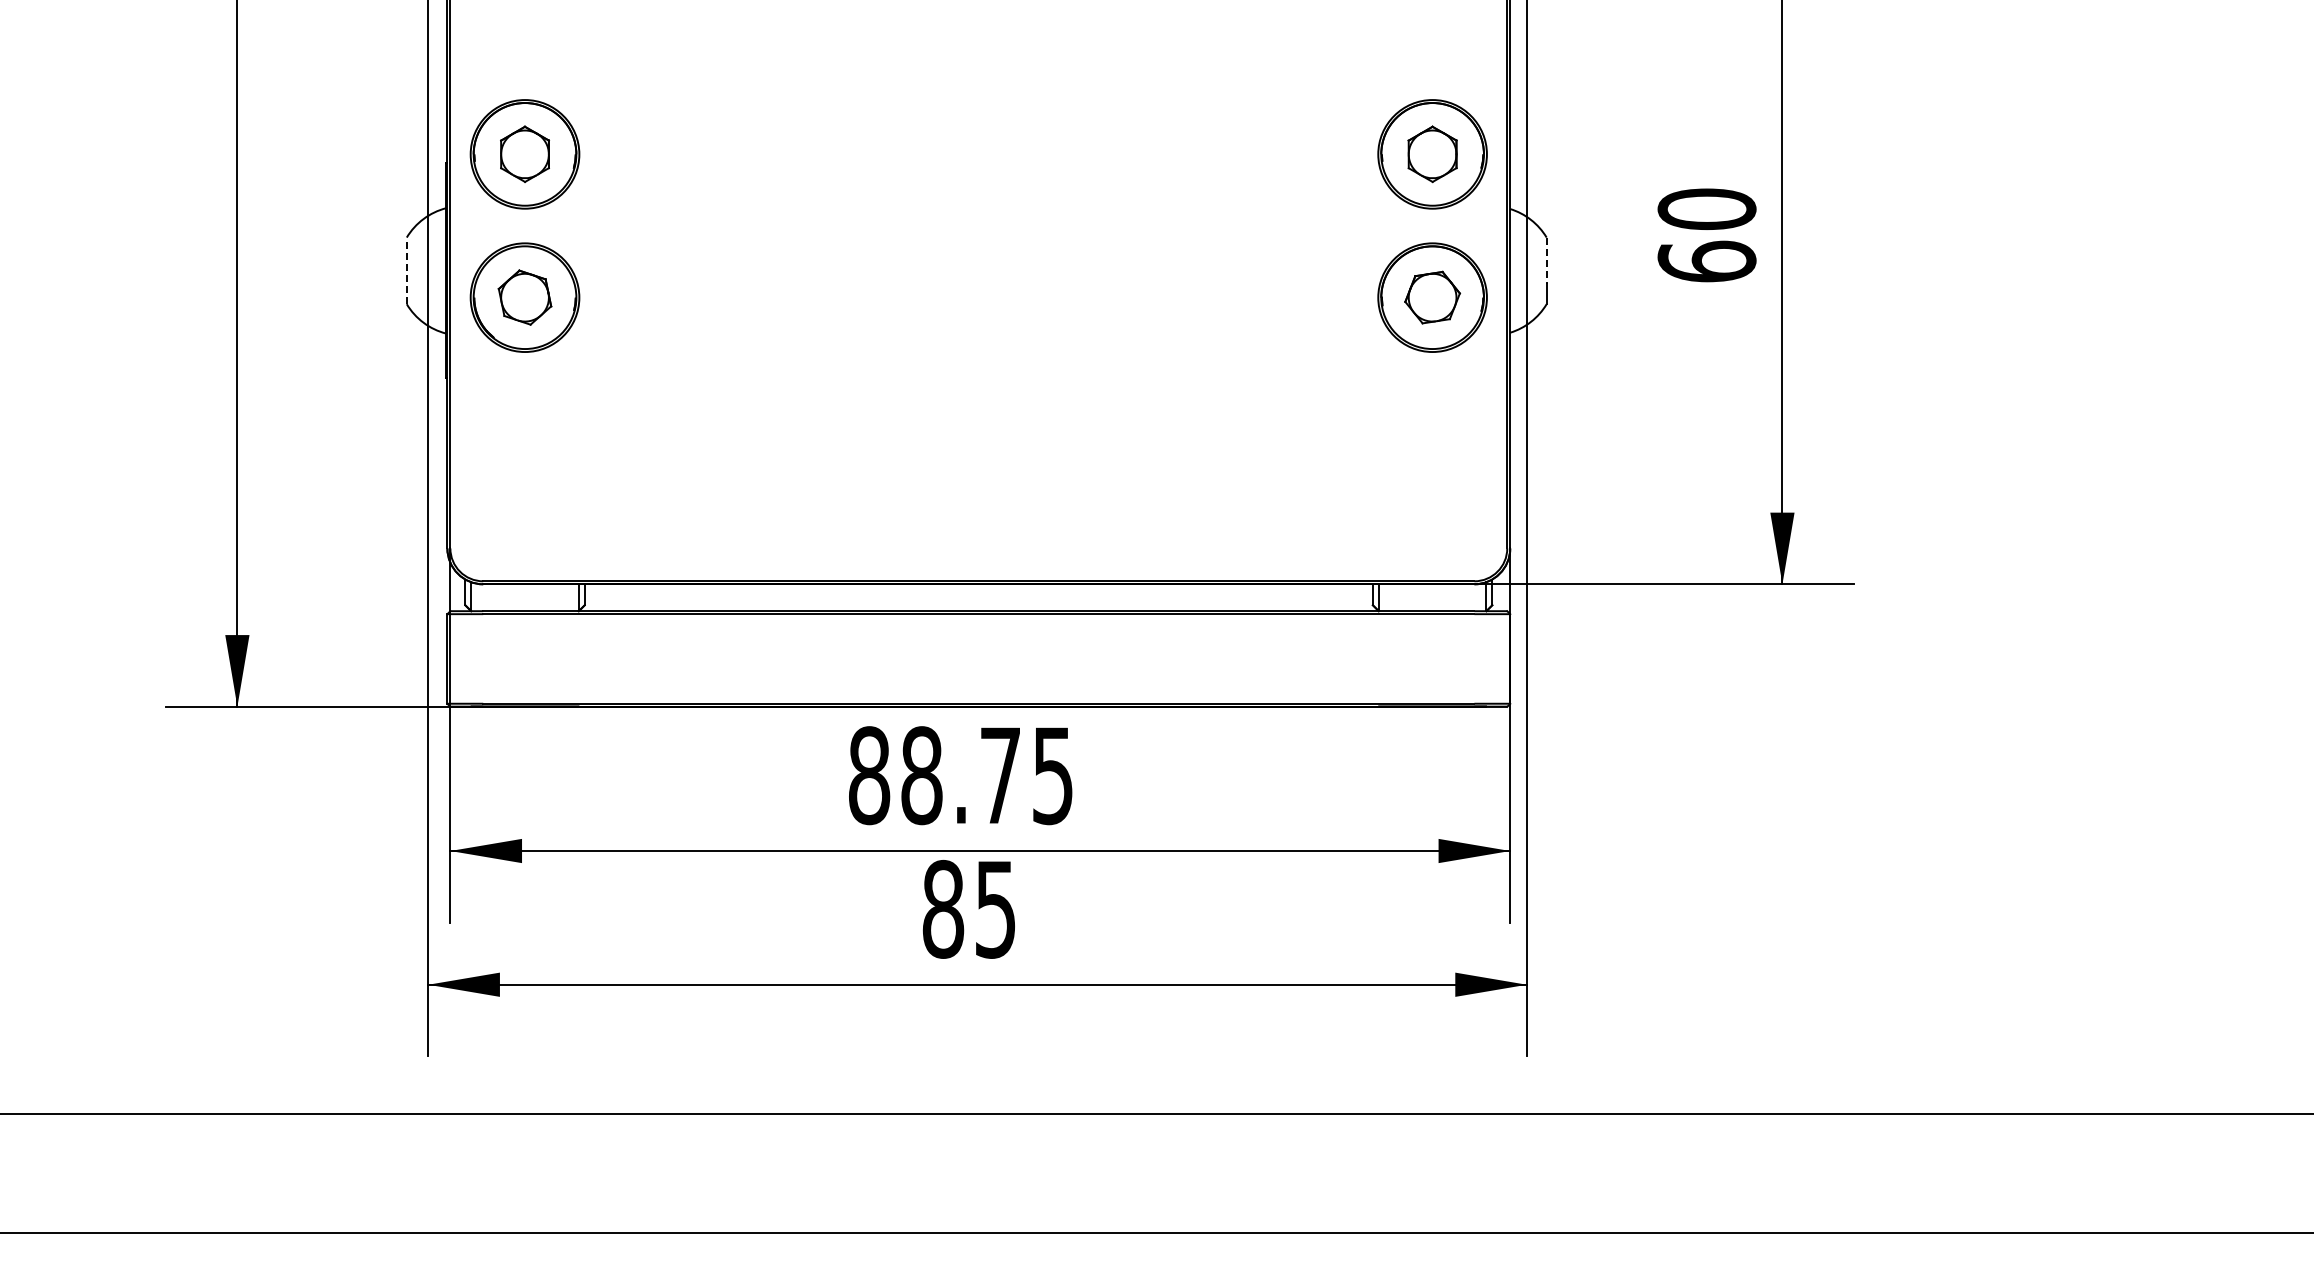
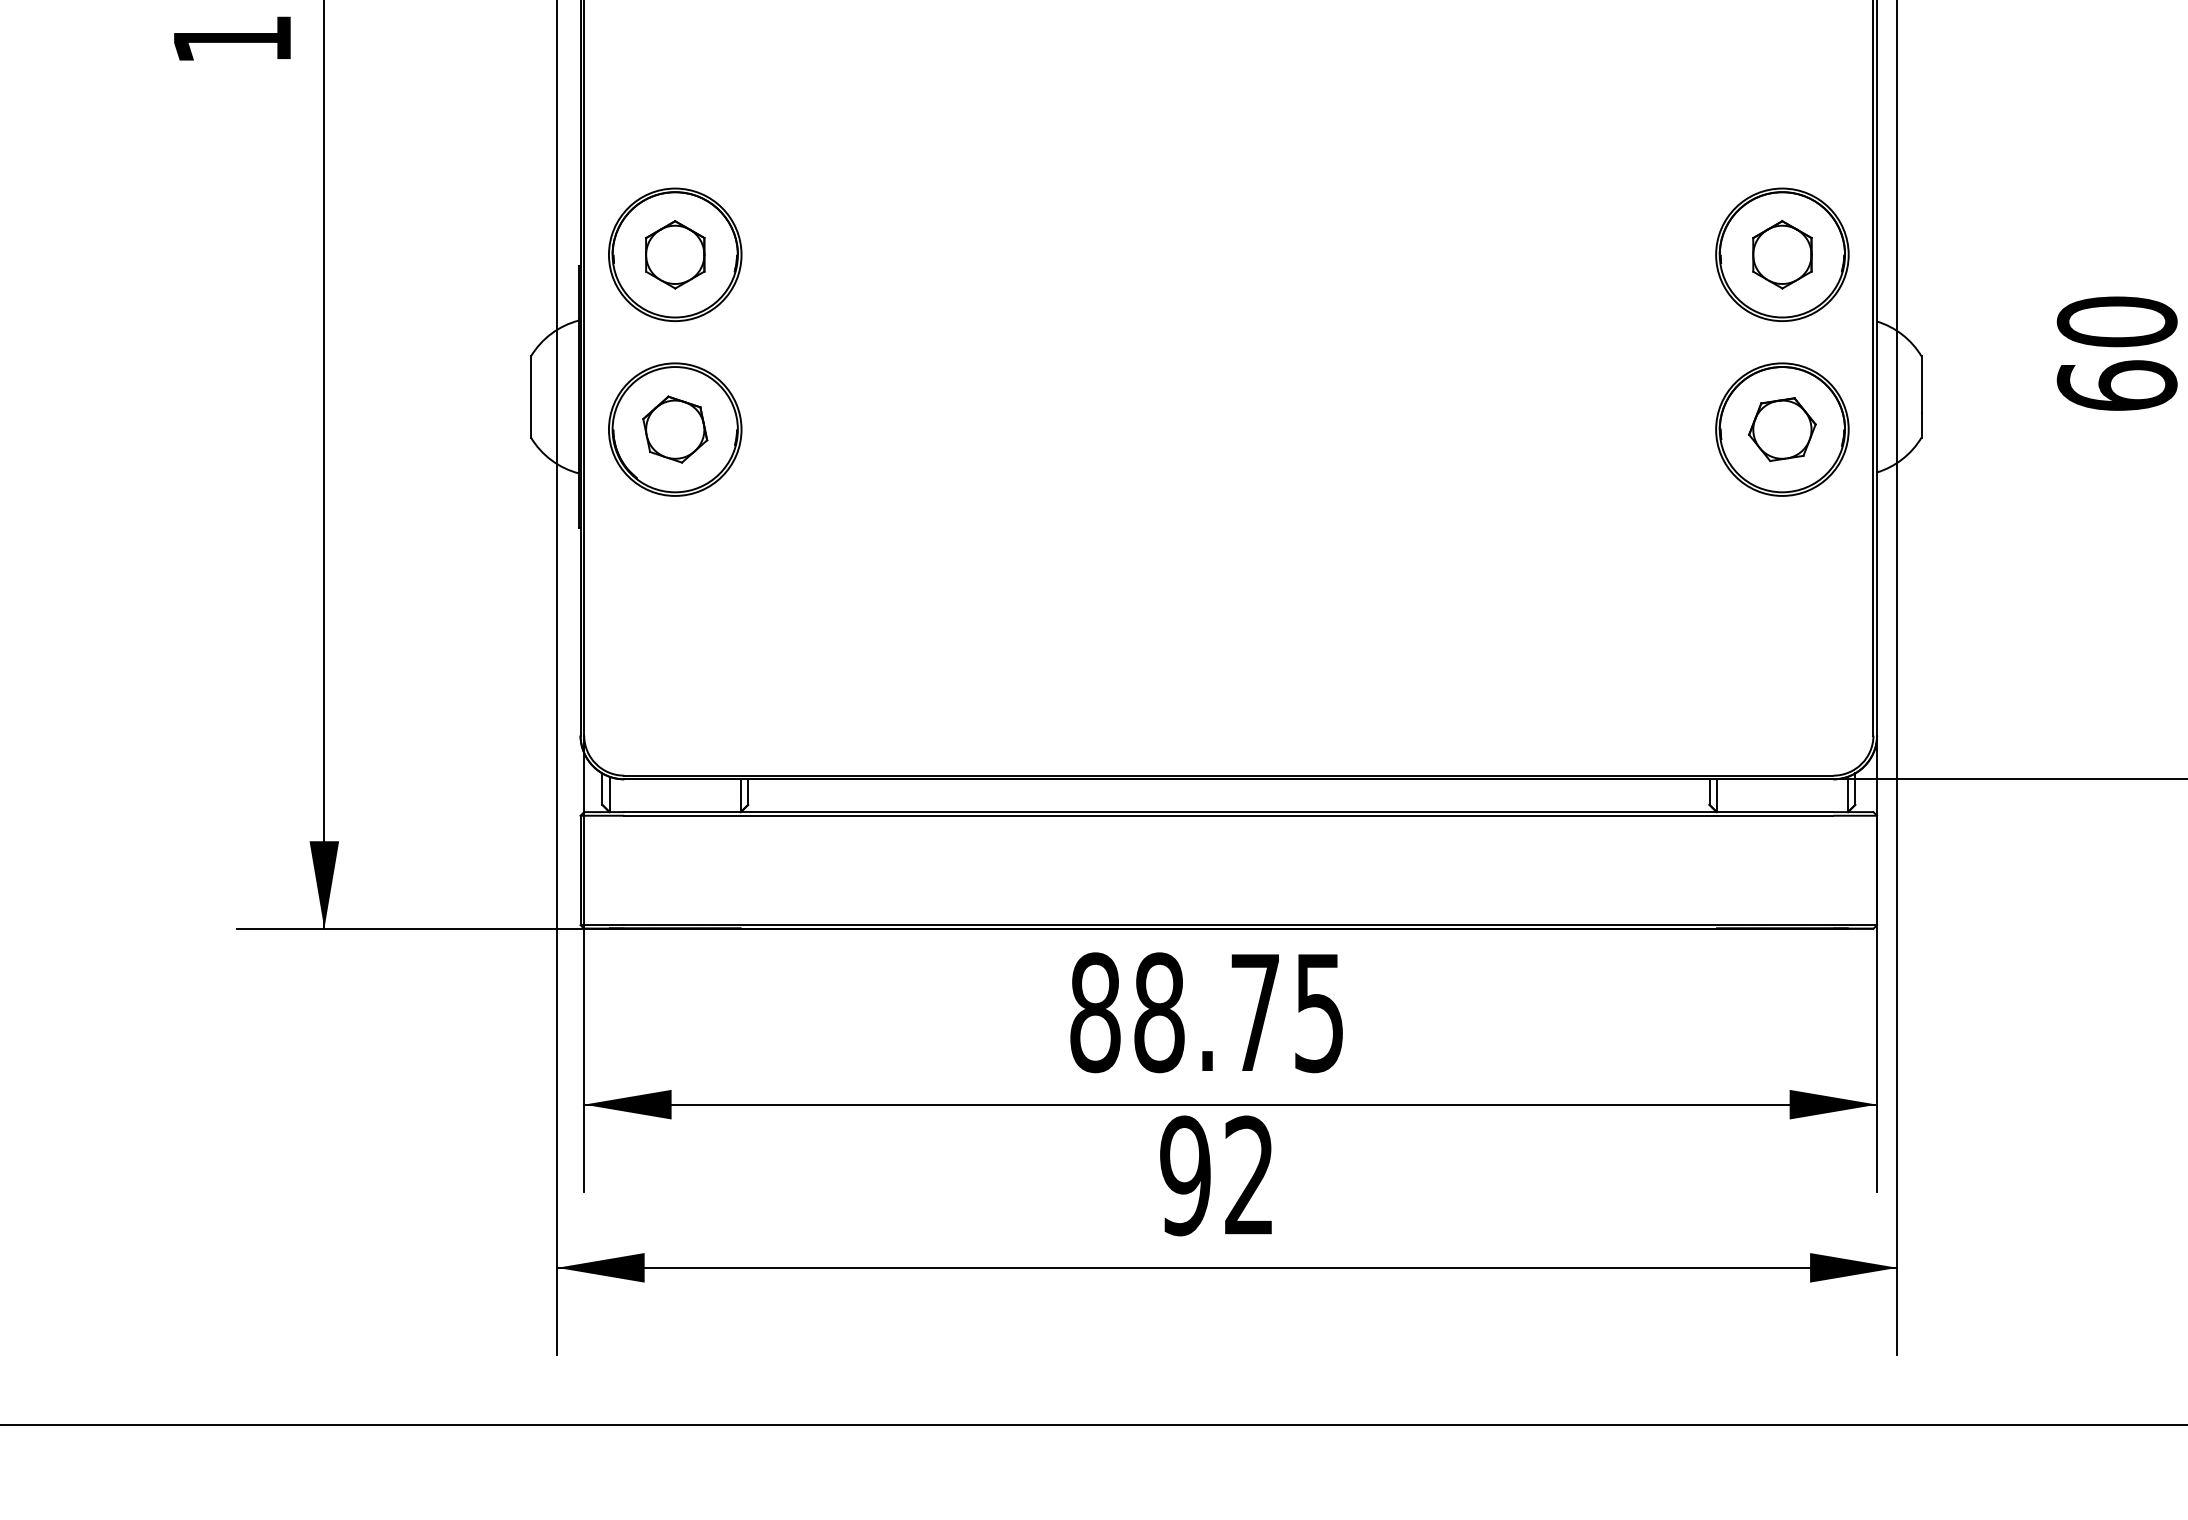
line: (1546, 261) -> (1921, 385), dashed -> solid
line: (406, 270) -> (530, 396), dashed -> solid
text: (968, 908) -> (1216, 1174), 85 -> 92

